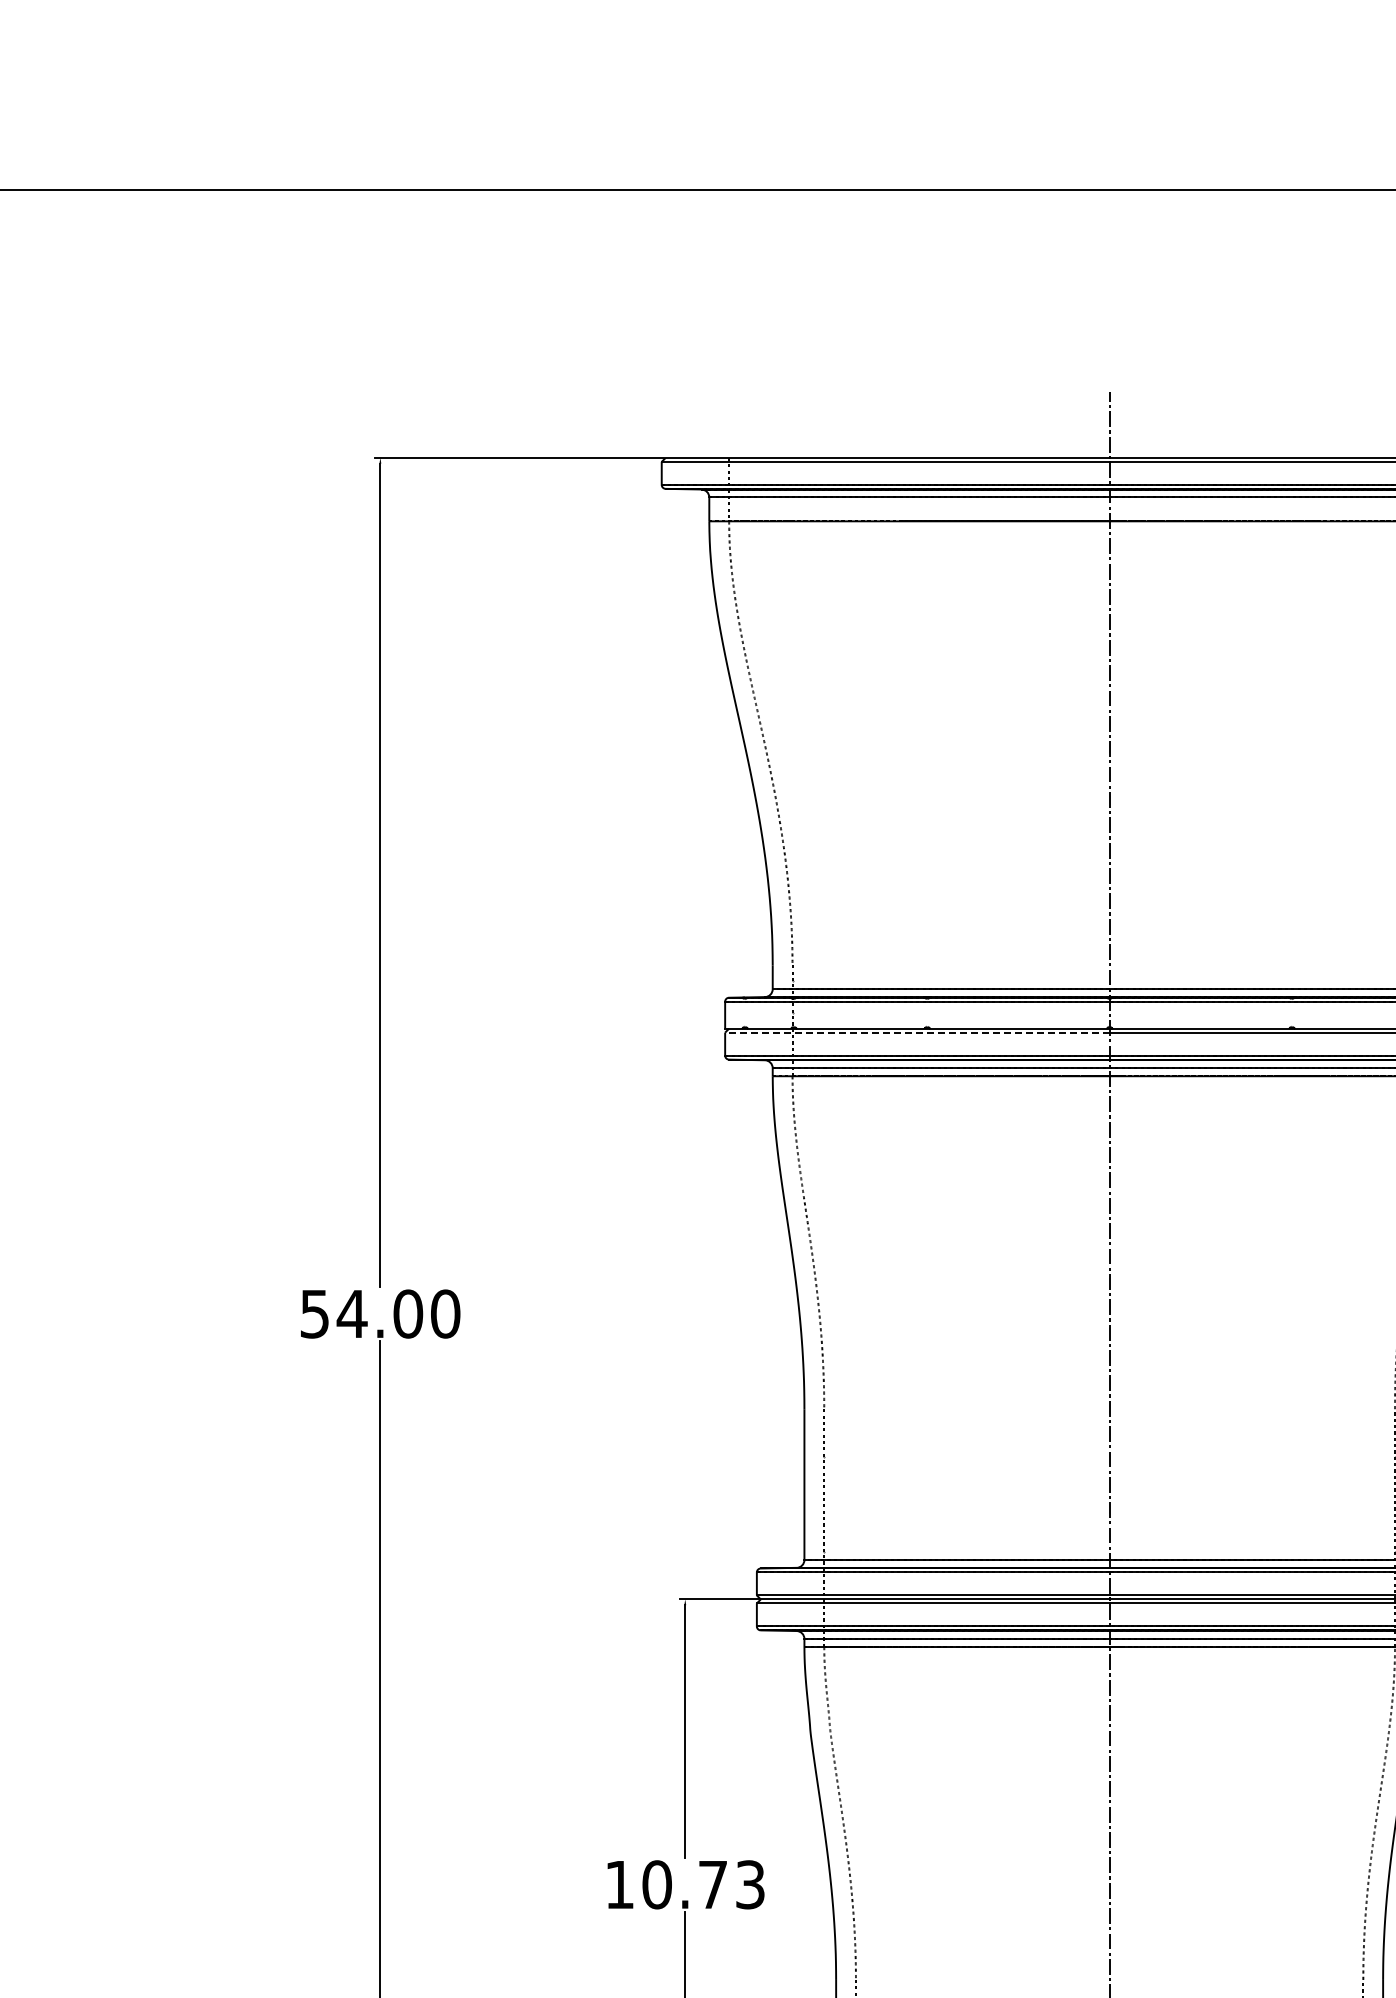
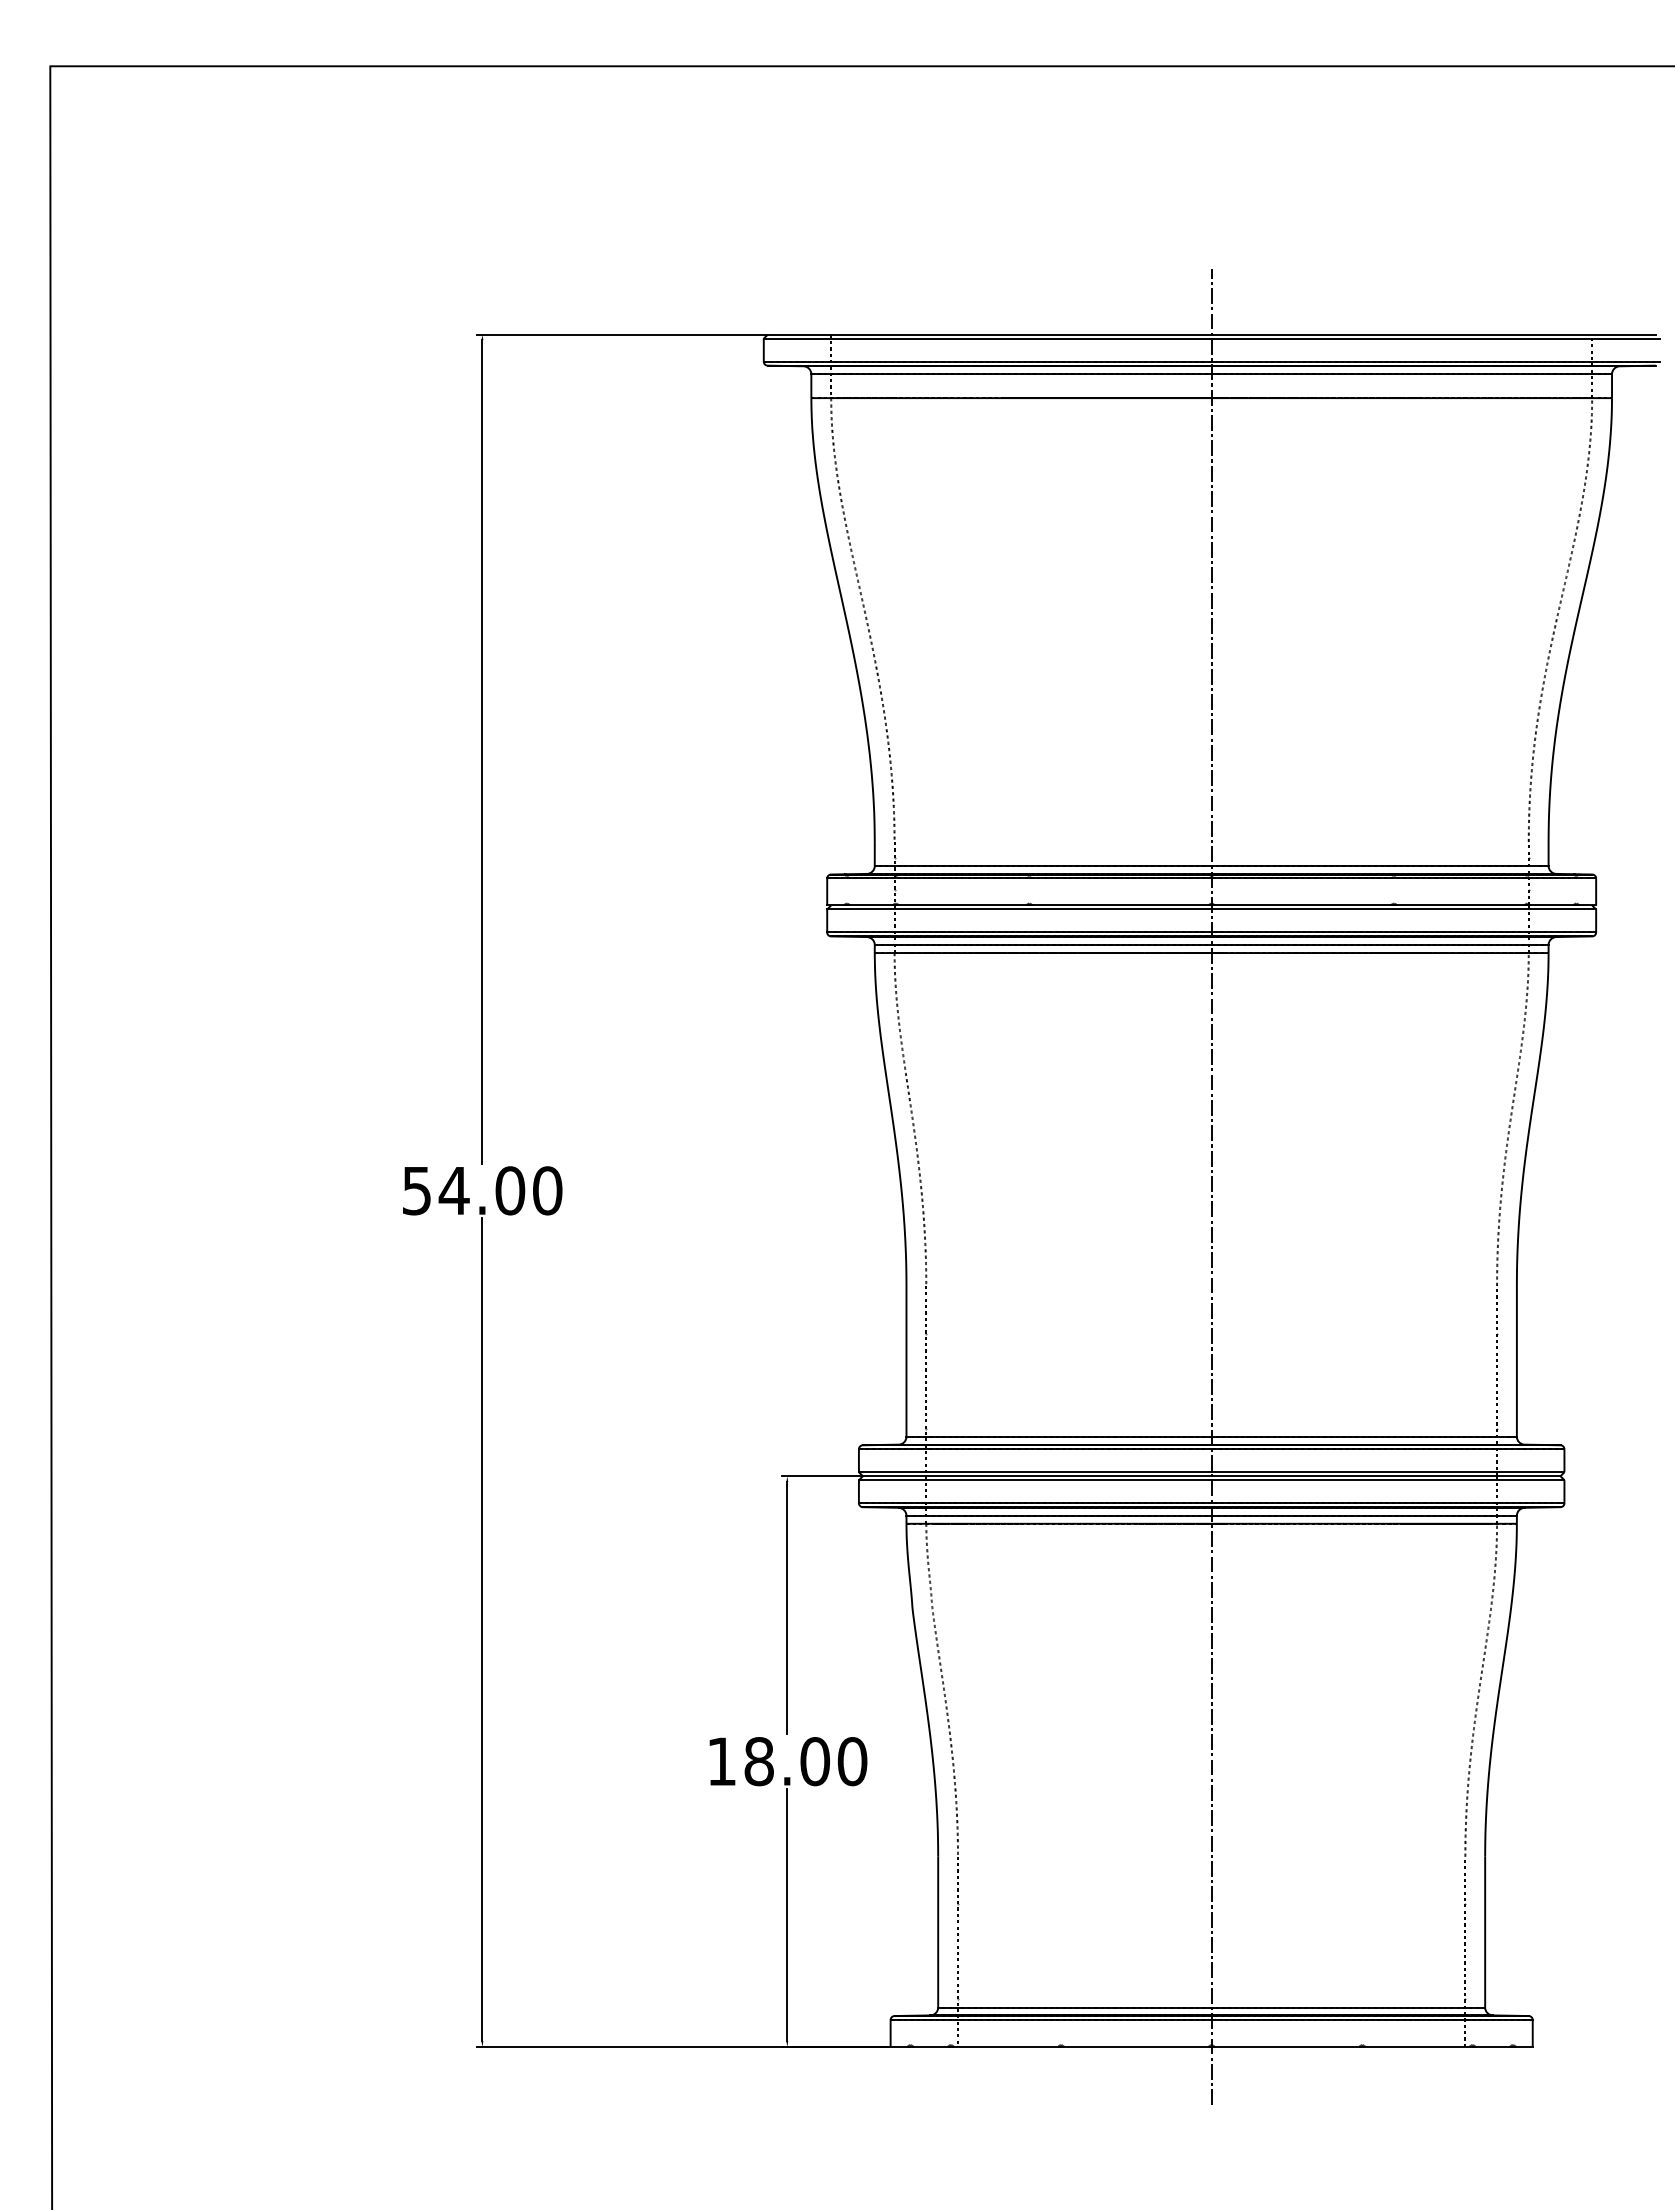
line: (916, 1032) -> (1018, 909), dashed -> solid
text: (703, 1884) -> (805, 1761), 10.73 -> 18.00

